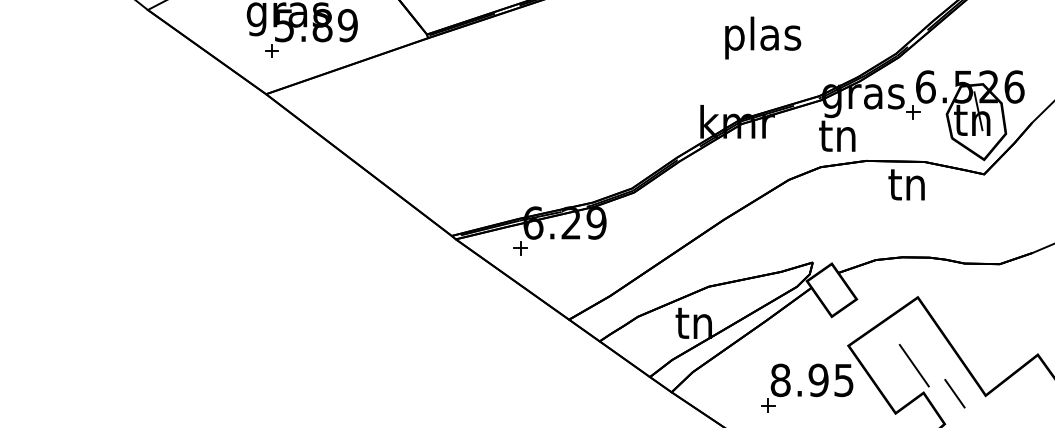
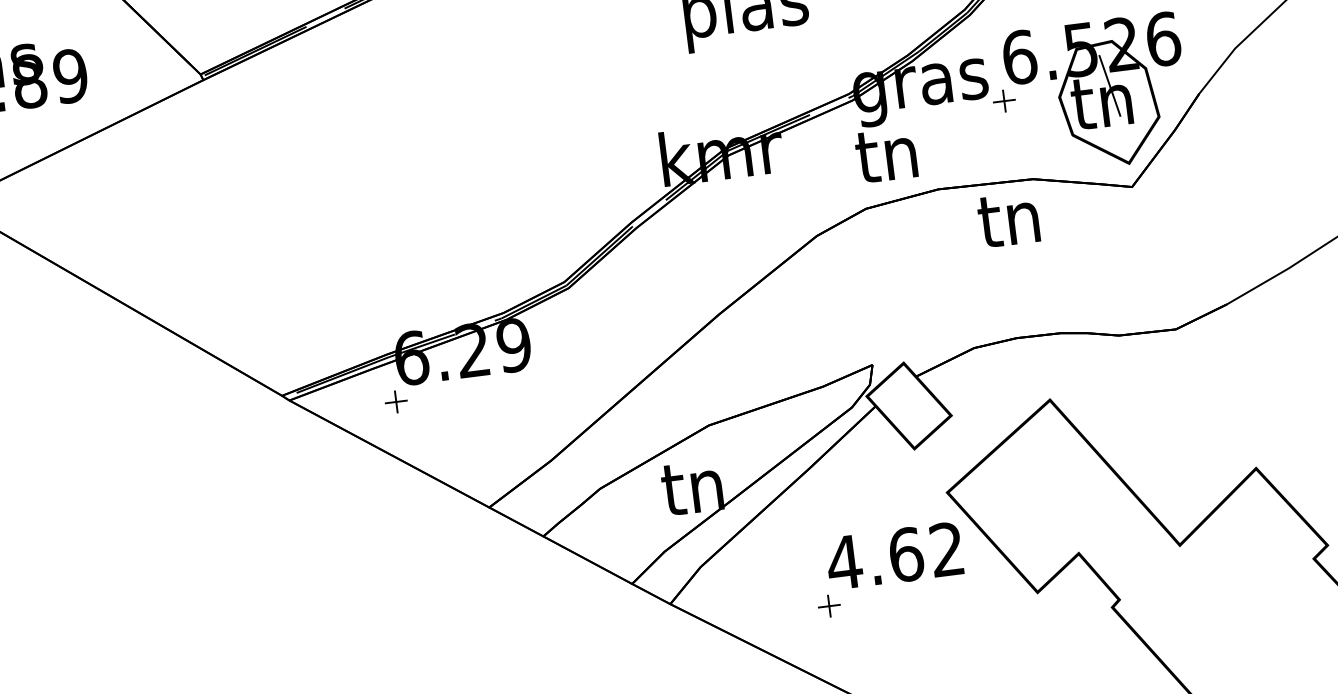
line: (913, 365) -> (1056, 511), removed
text: (811, 380) -> (894, 556), 8.95 -> 4.62
line: (954, 393) -> (1128, 548), removed

